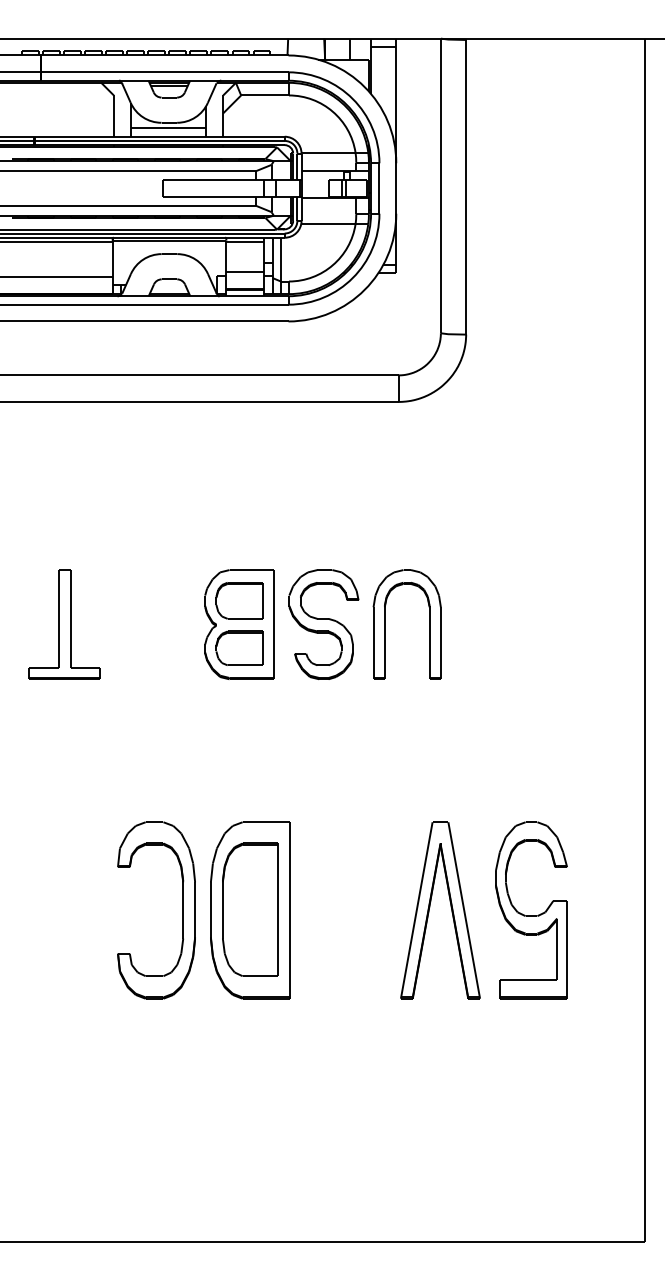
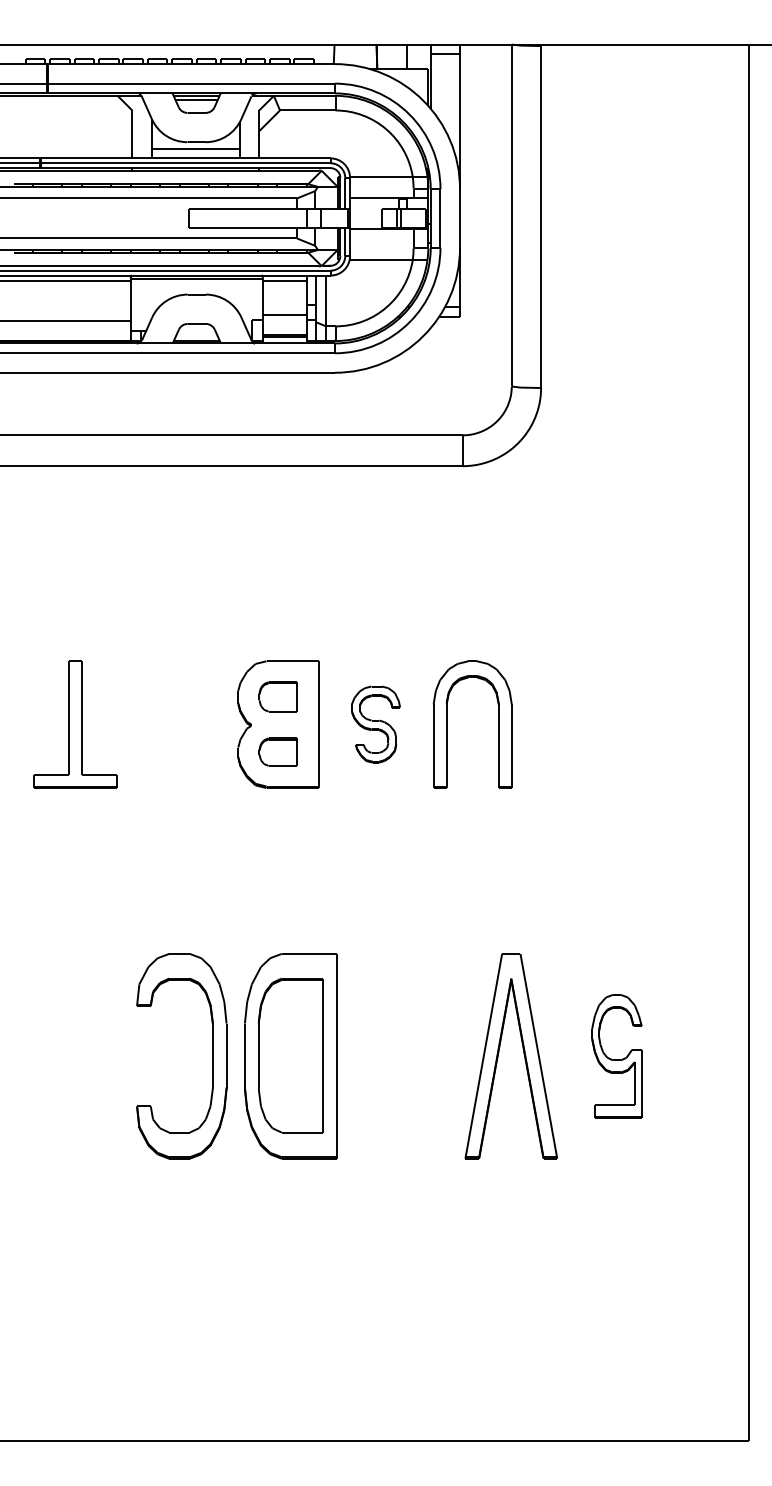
part: (239, 600) -> (278, 696), size x0.7
part: (323, 624) -> (375, 724), size x0.6
part: (239, 647) -> (278, 751), size x0.7
part: (531, 910) -> (616, 1056), size x0.6

